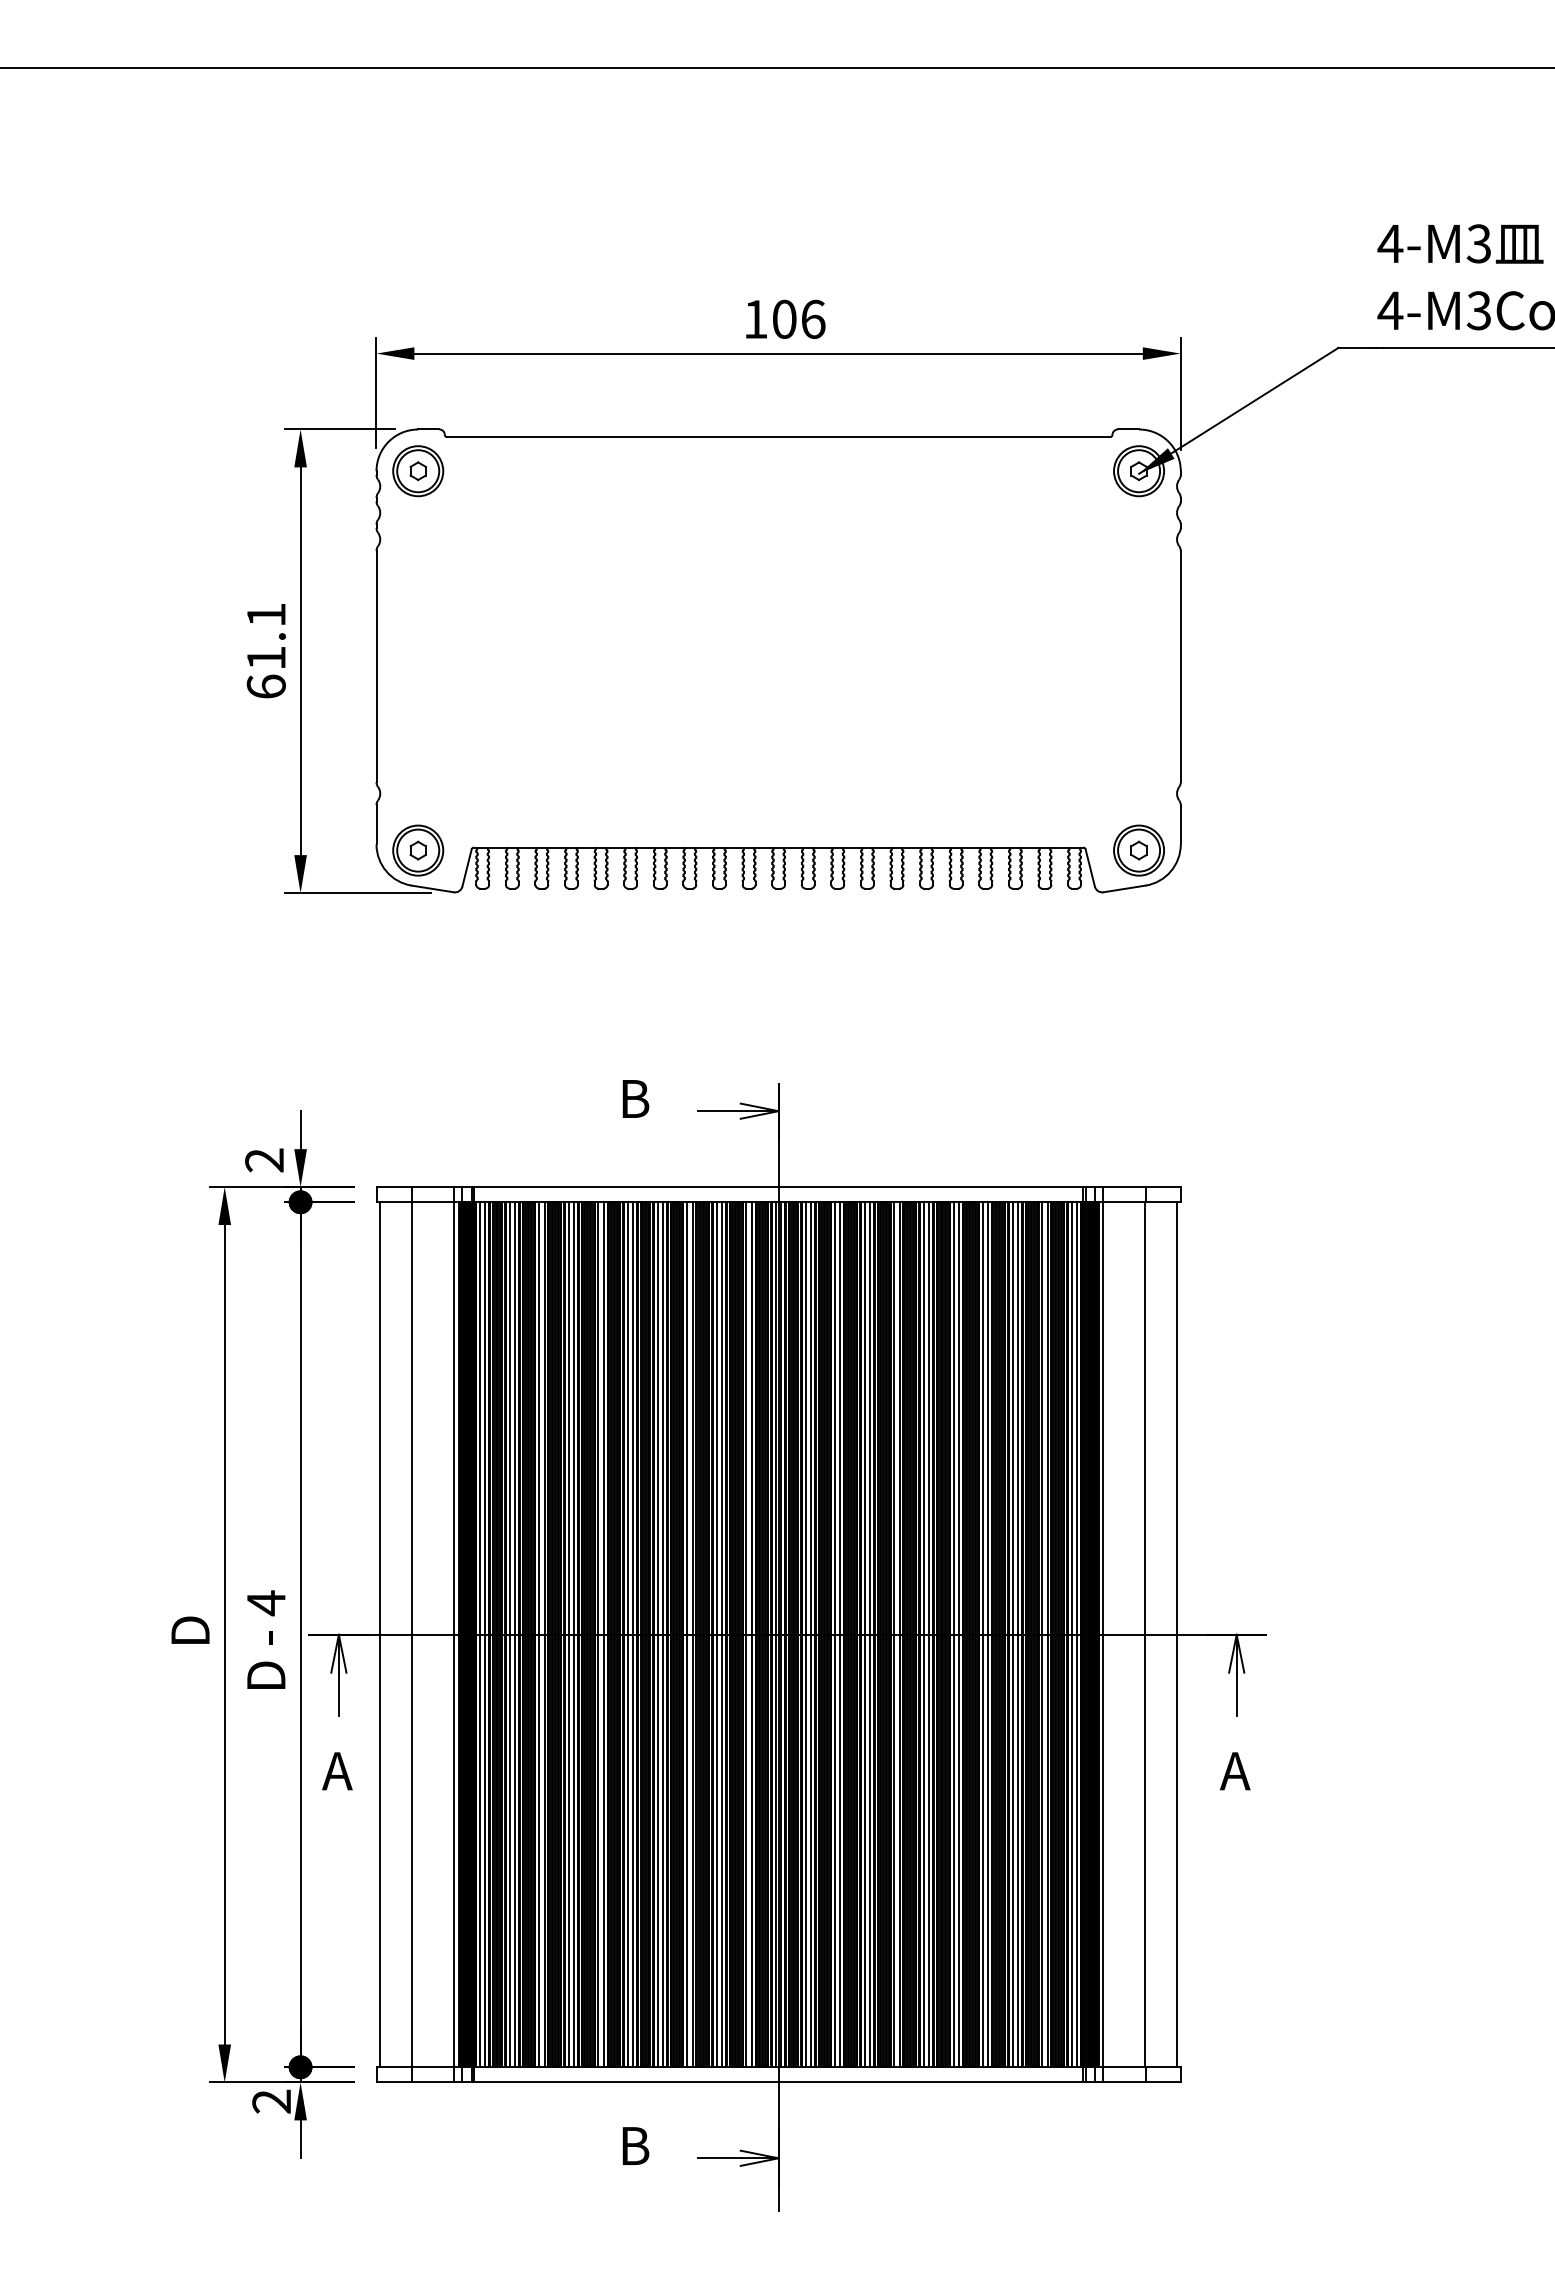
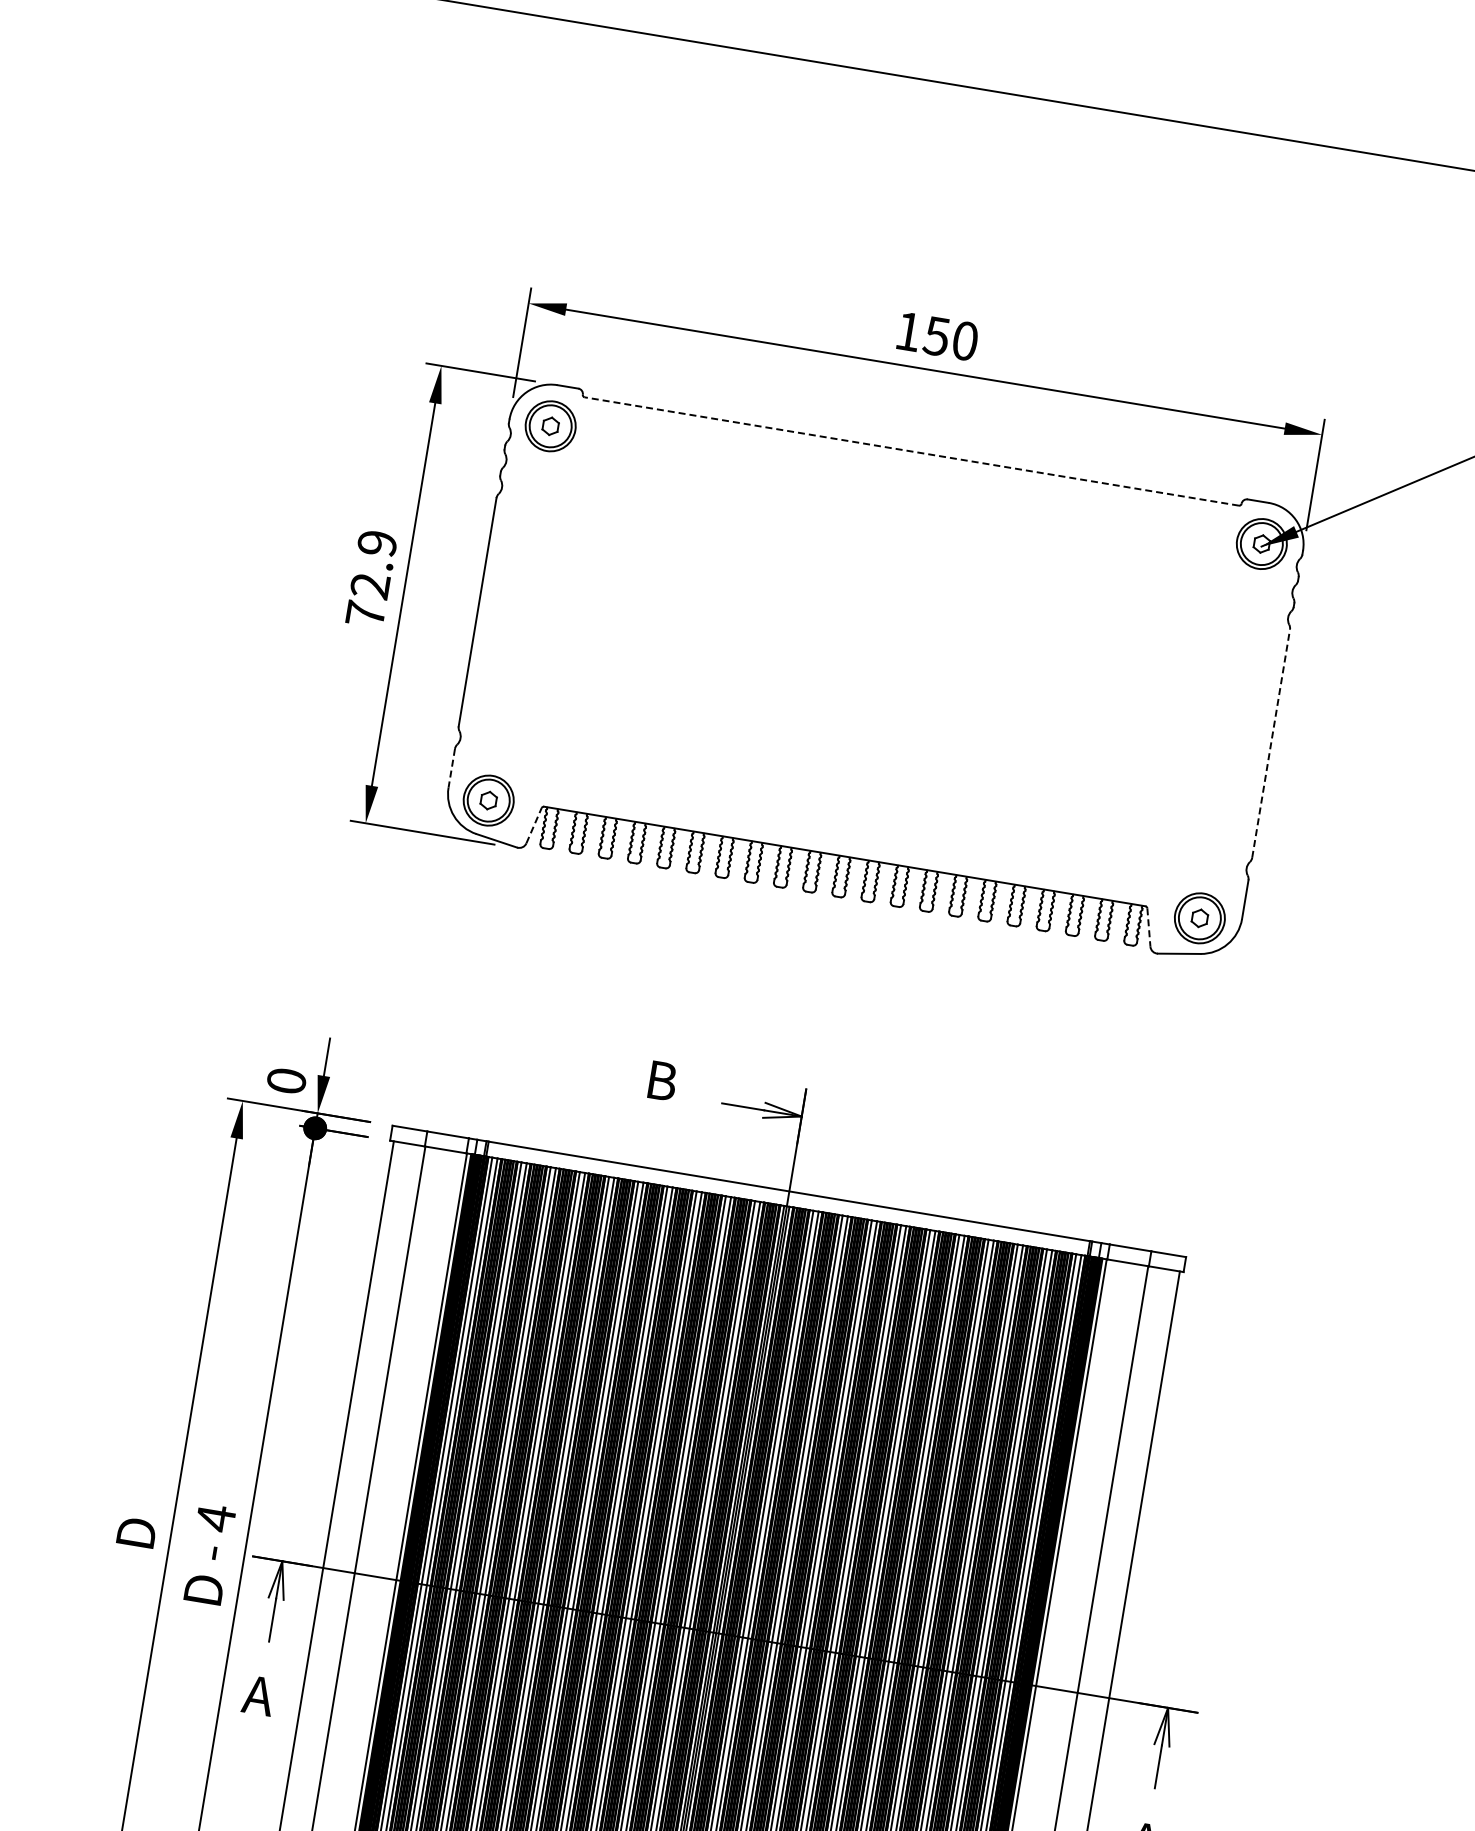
text: (798, 318) -> (950, 337), 106 -> 150
line: (778, 437) -> (911, 451), solid -> dashed
text: (265, 650) -> (370, 578), 61.1 -> 72.9
line: (1180, 666) -> (1270, 743), solid -> dashed
line: (376, 824) -> (451, 768), solid -> dashed
line: (467, 867) -> (534, 825), solid -> dashed
line: (1090, 868) -> (1149, 928), solid -> dashed
text: (264, 1160) -> (286, 1081), 2 -> 0

